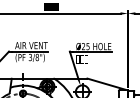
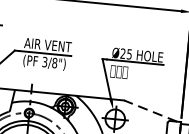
line: (106, 84) -> (150, 111), solid -> dashed

